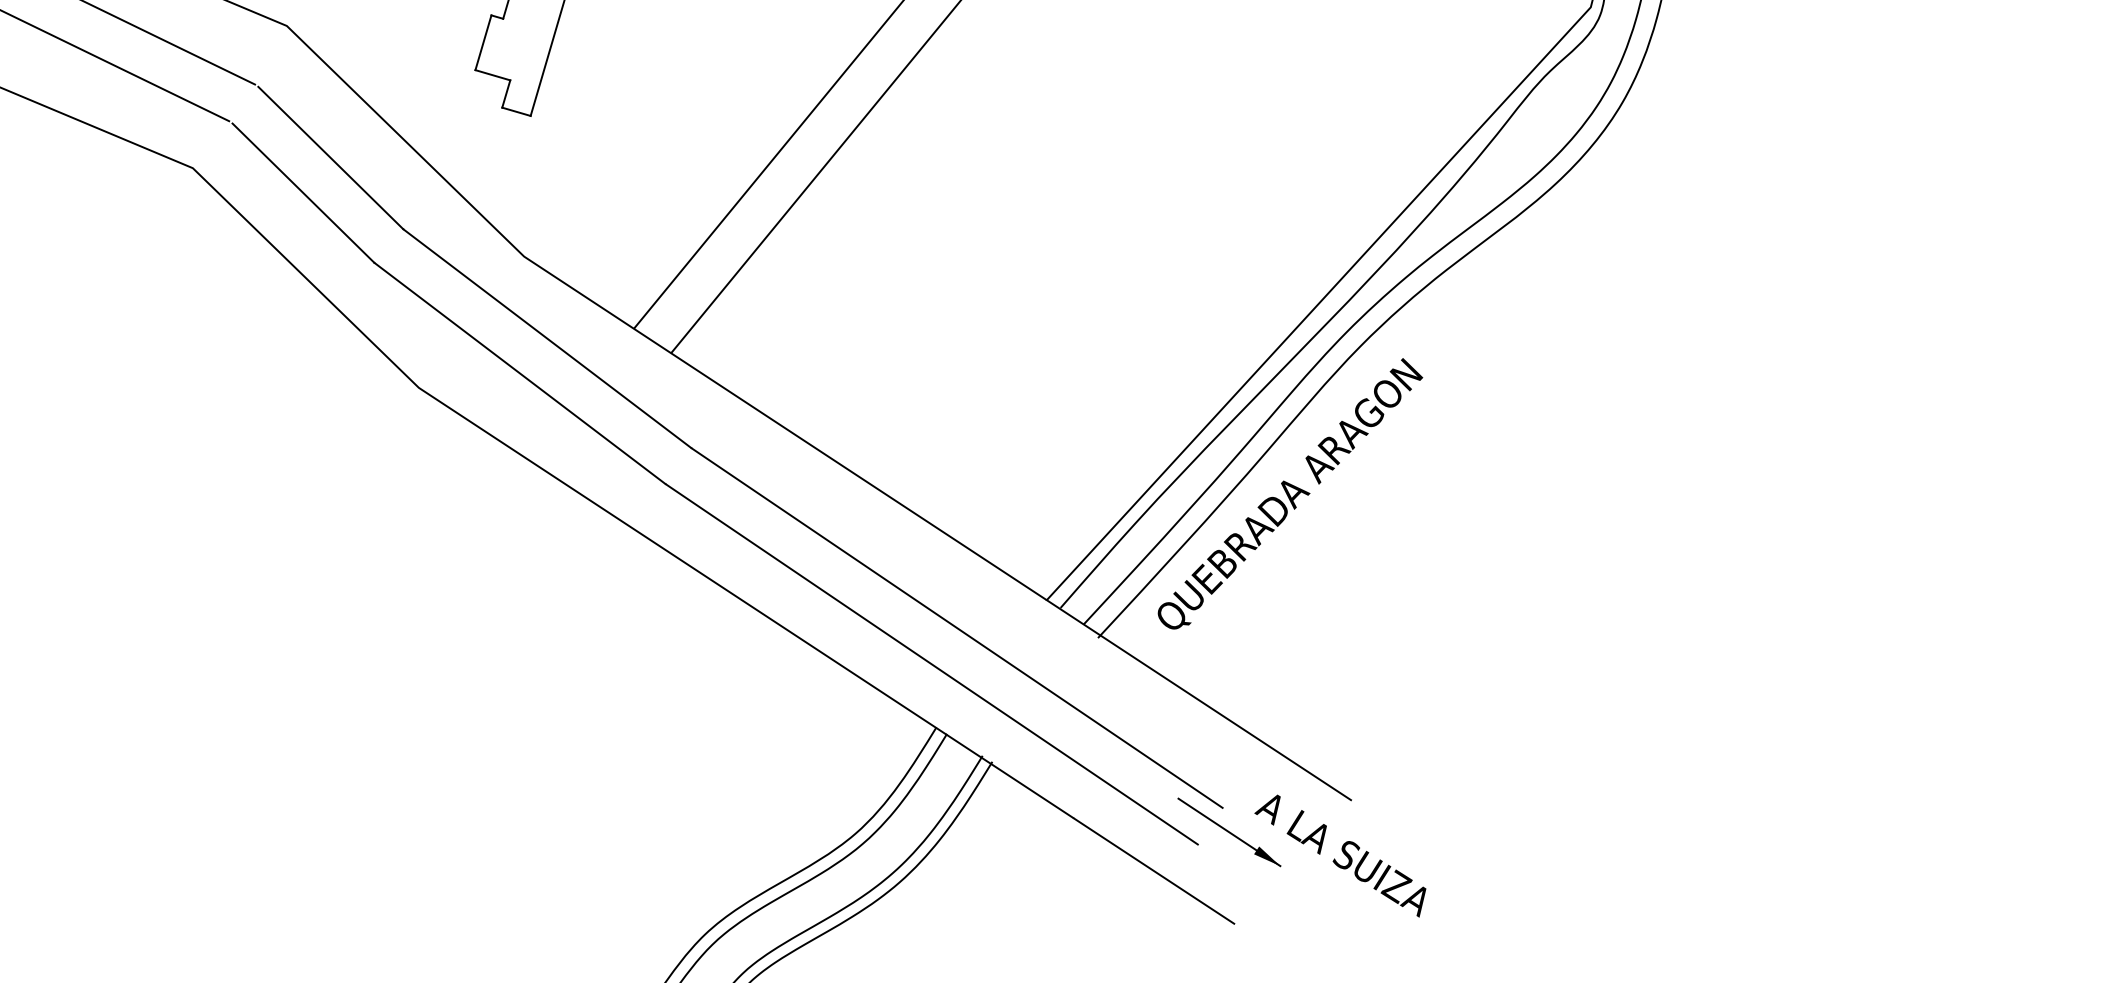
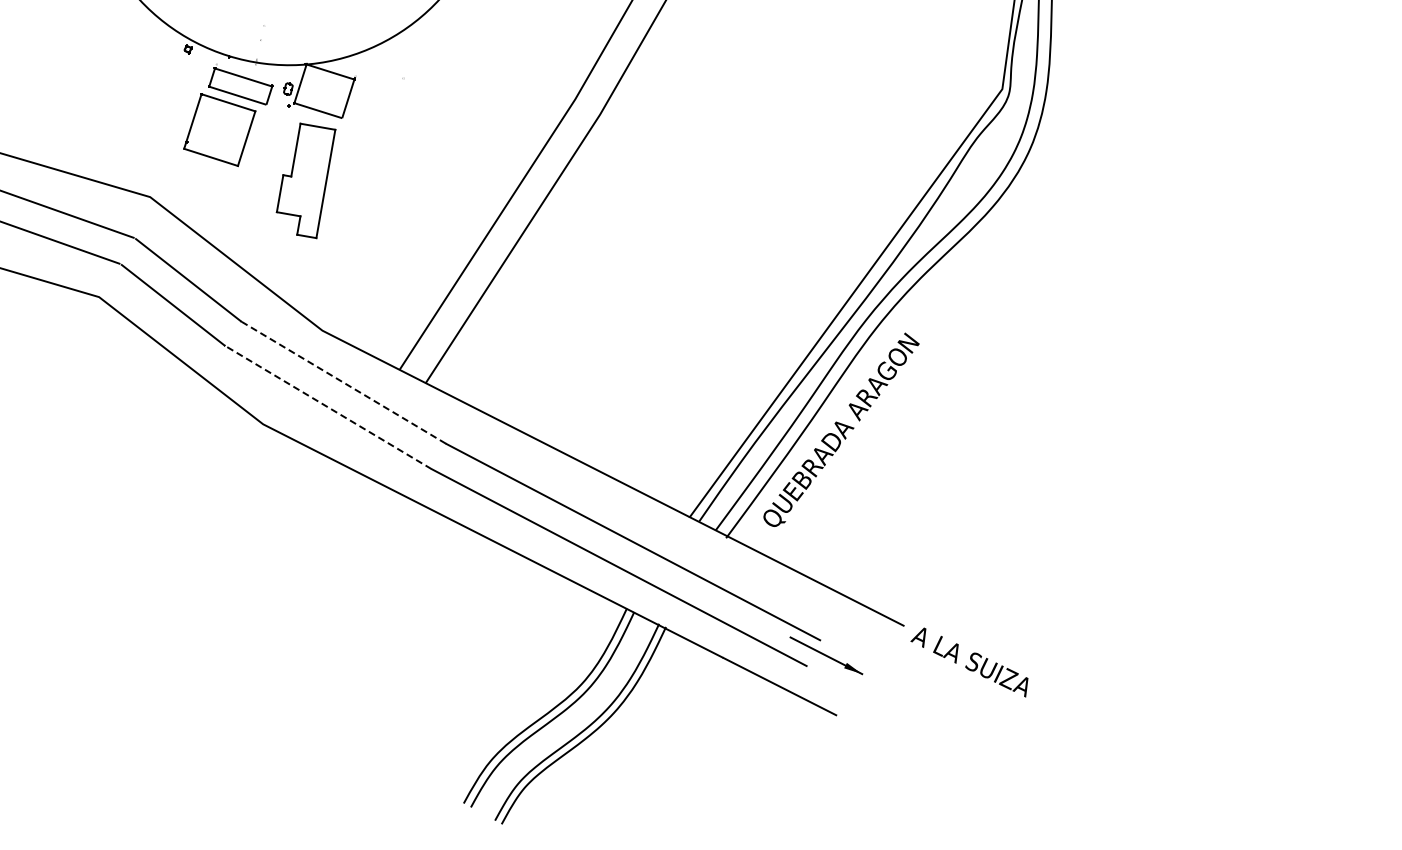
line: (547, 338) -> (343, 382), solid -> dashed
line: (520, 373) -> (328, 407), solid -> dashed
text: (1340, 855) -> (969, 662), moved

